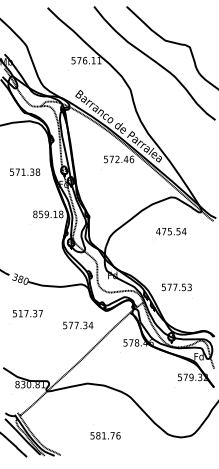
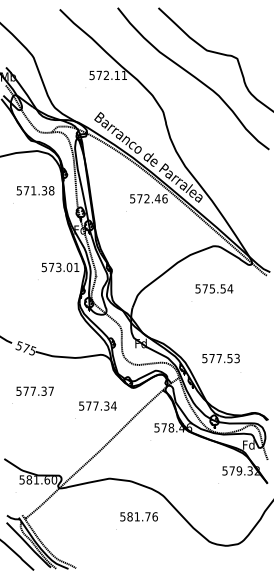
text: (85, 60) -> (106, 75), 576.11 -> 572.11
text: (25, 172) -> (35, 190), moved
text: (48, 214) -> (60, 267), 859.18 -> 573.01
text: (157, 231) -> (197, 288), 475.54 -> 575.54
text: (21, 278) -> (26, 347), 380 -> 575
text: (20, 312) -> (25, 390), 517.37 -> 577.37
text: (30, 384) -> (38, 479), 830.81 -> 581.60
text: (105, 435) -> (138, 516), moved

